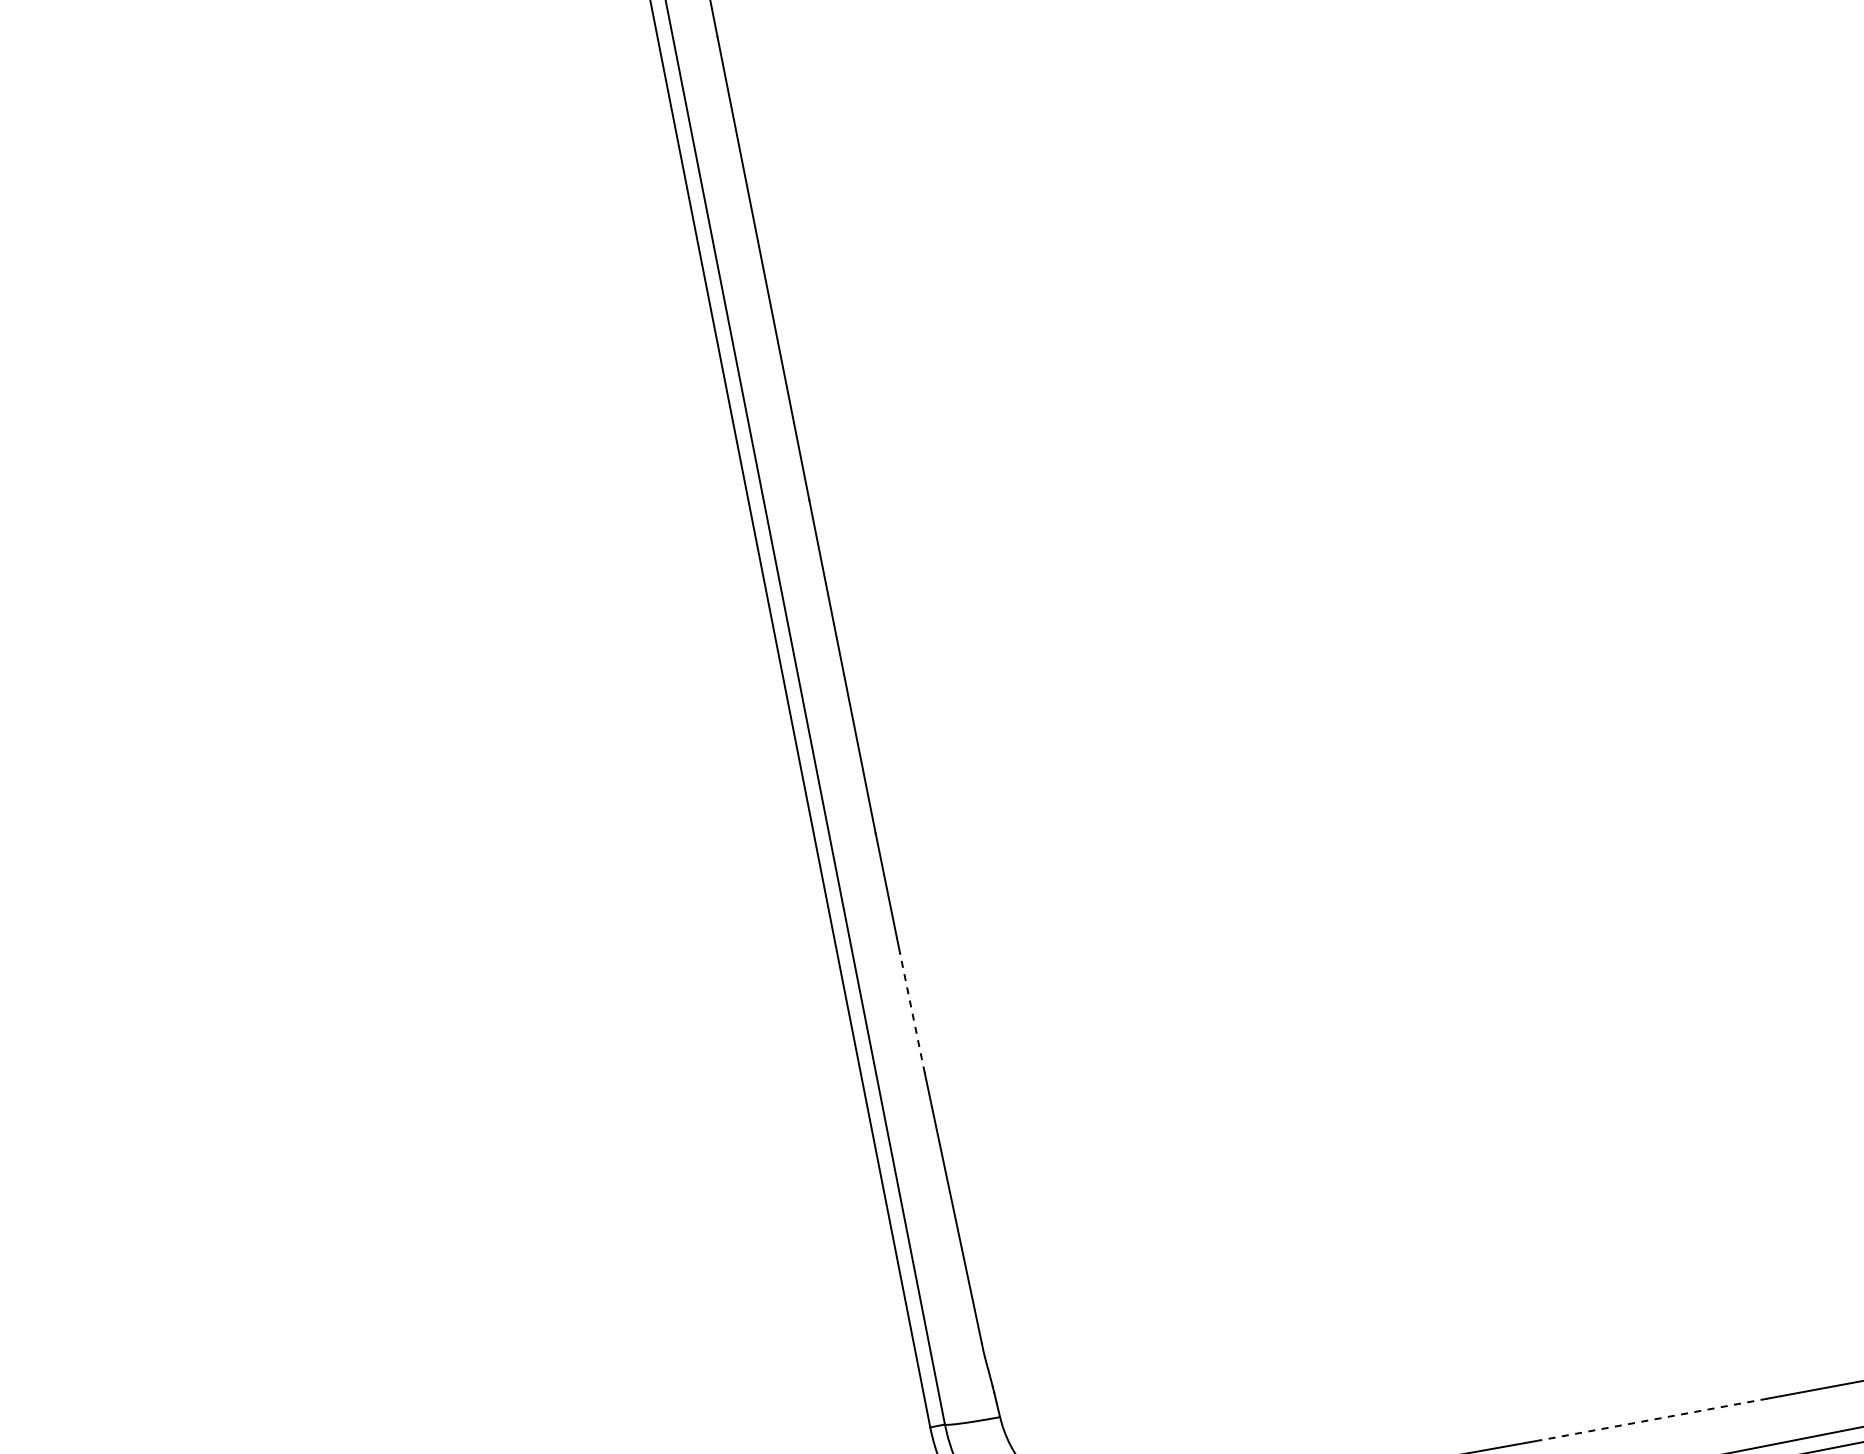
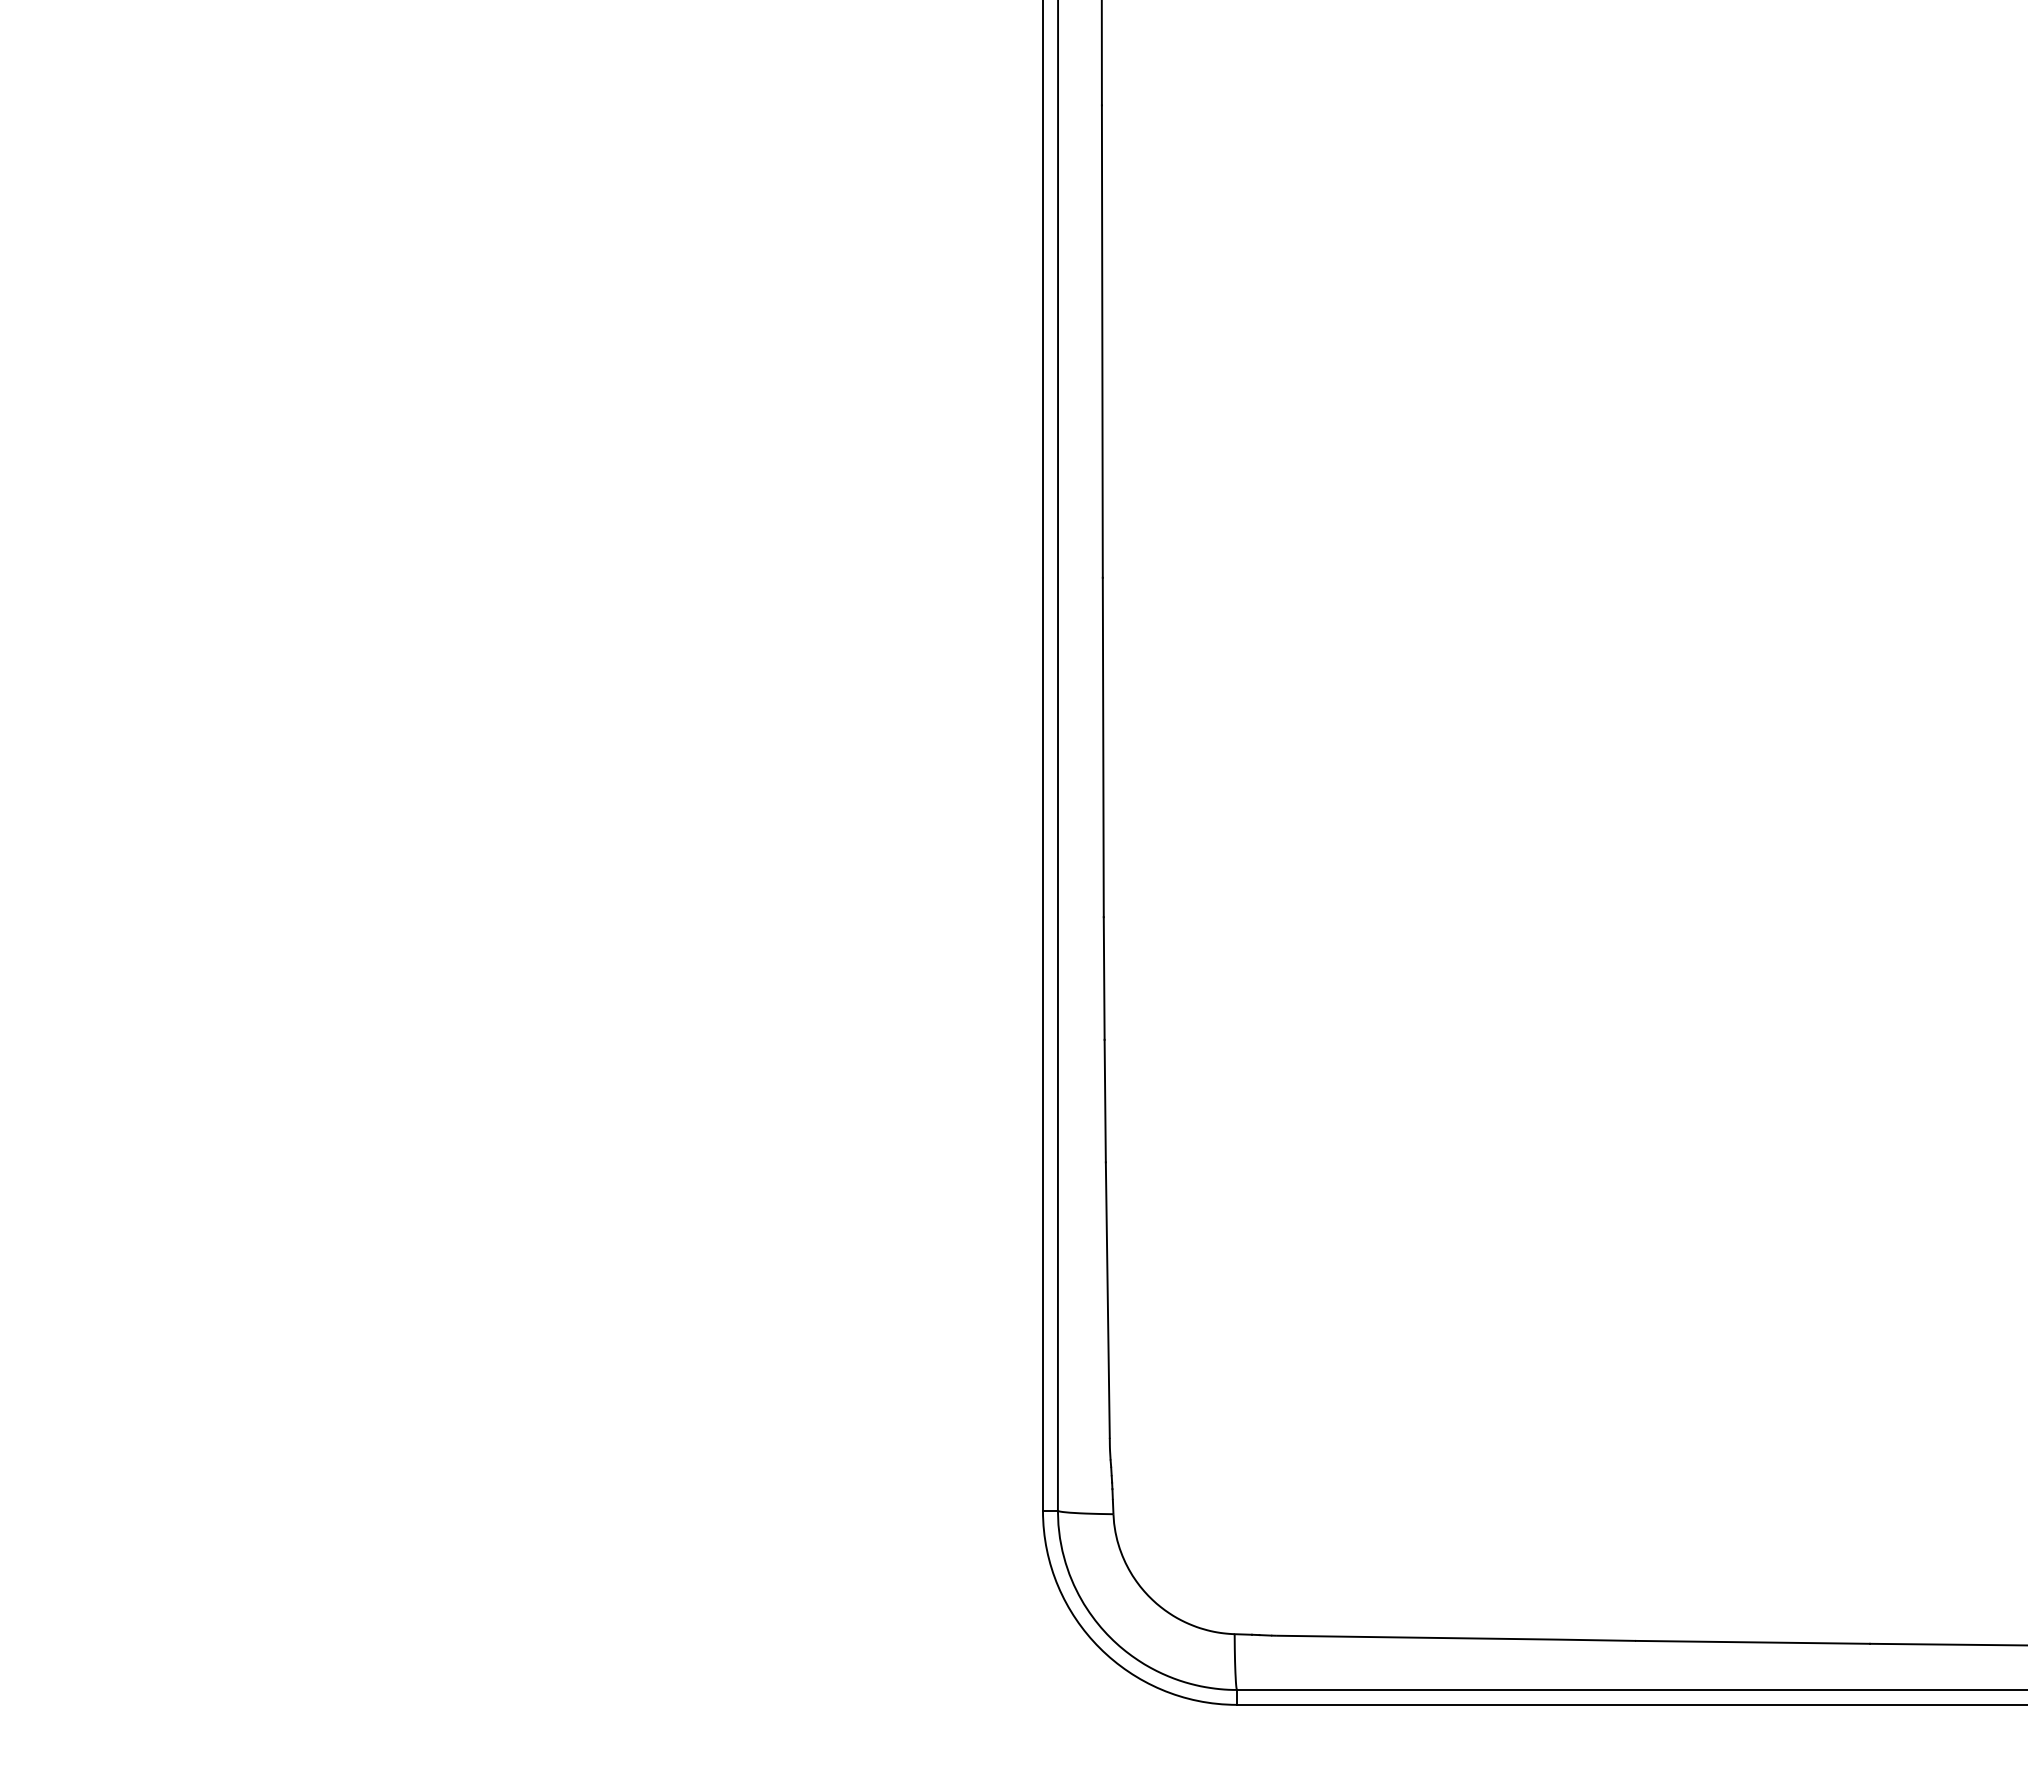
line: (912, 1012) -> (1105, 1100), dashed -> solid
line: (1652, 1419) -> (1753, 1642), dashed -> solid

